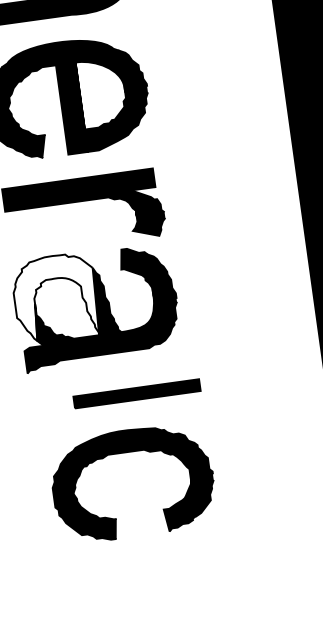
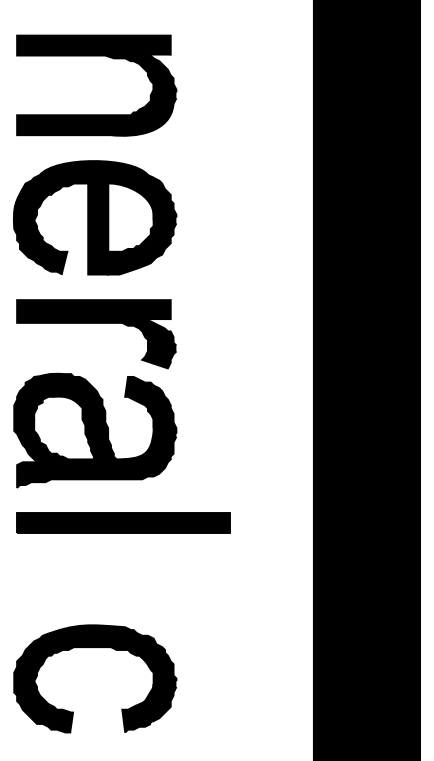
fill: (55, 298) -> (55, 416), added
part: (136, 393) -> (123, 522), size x1.67
part: (128, 452) -> (95, 647), moved

